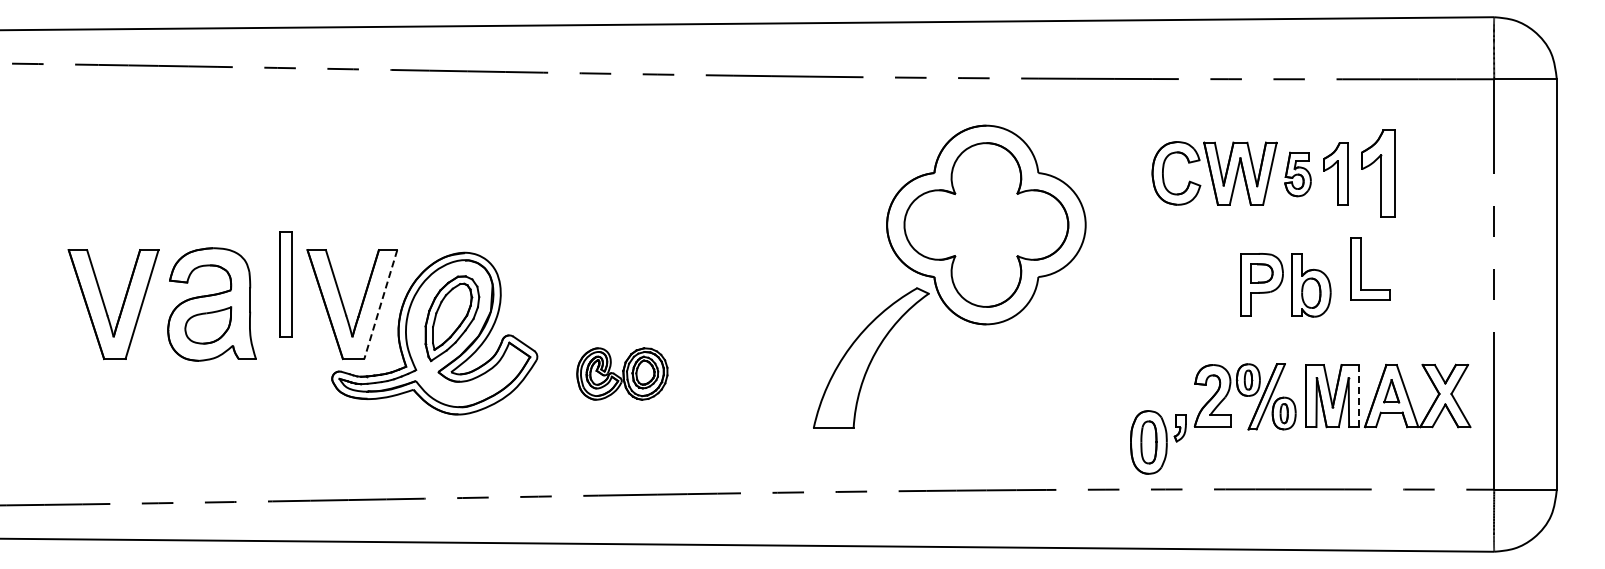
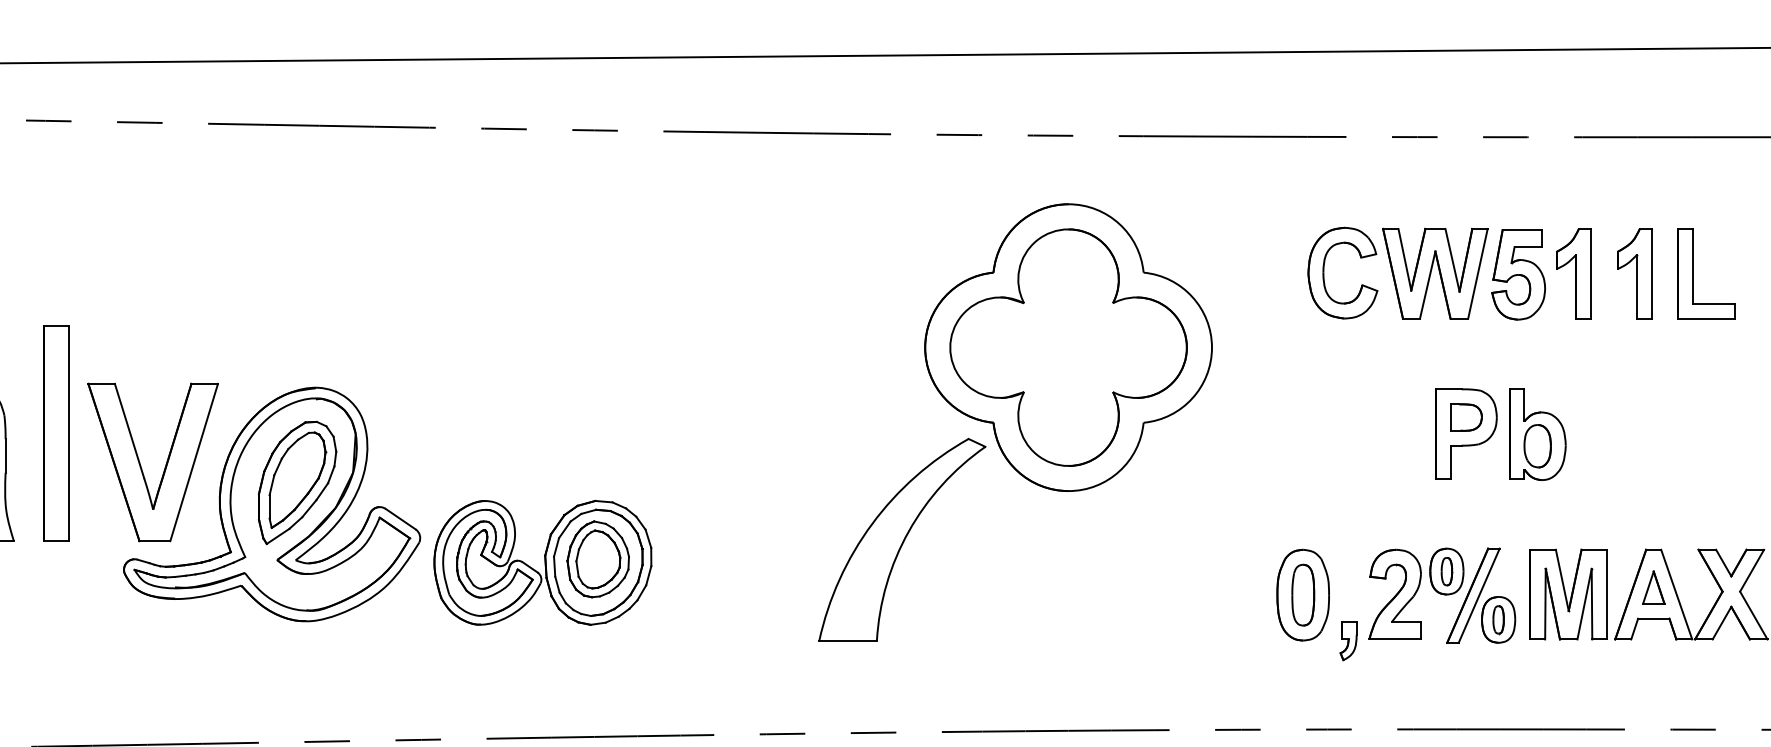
part: (1378, 173) -> (1634, 273), size x0.71
part: (1297, 174) -> (1517, 274), size x1.43
part: (1361, 268) -> (1693, 273), moved
part: (285, 284) -> (56, 433), size x1.43
line: (380, 304) -> (193, 462), dashed -> solid
part: (622, 373) -> (543, 562), size x1.67
line: (1359, 396) -> (1607, 595), dashed -> solid
part: (1148, 442) -> (1302, 595), moved

